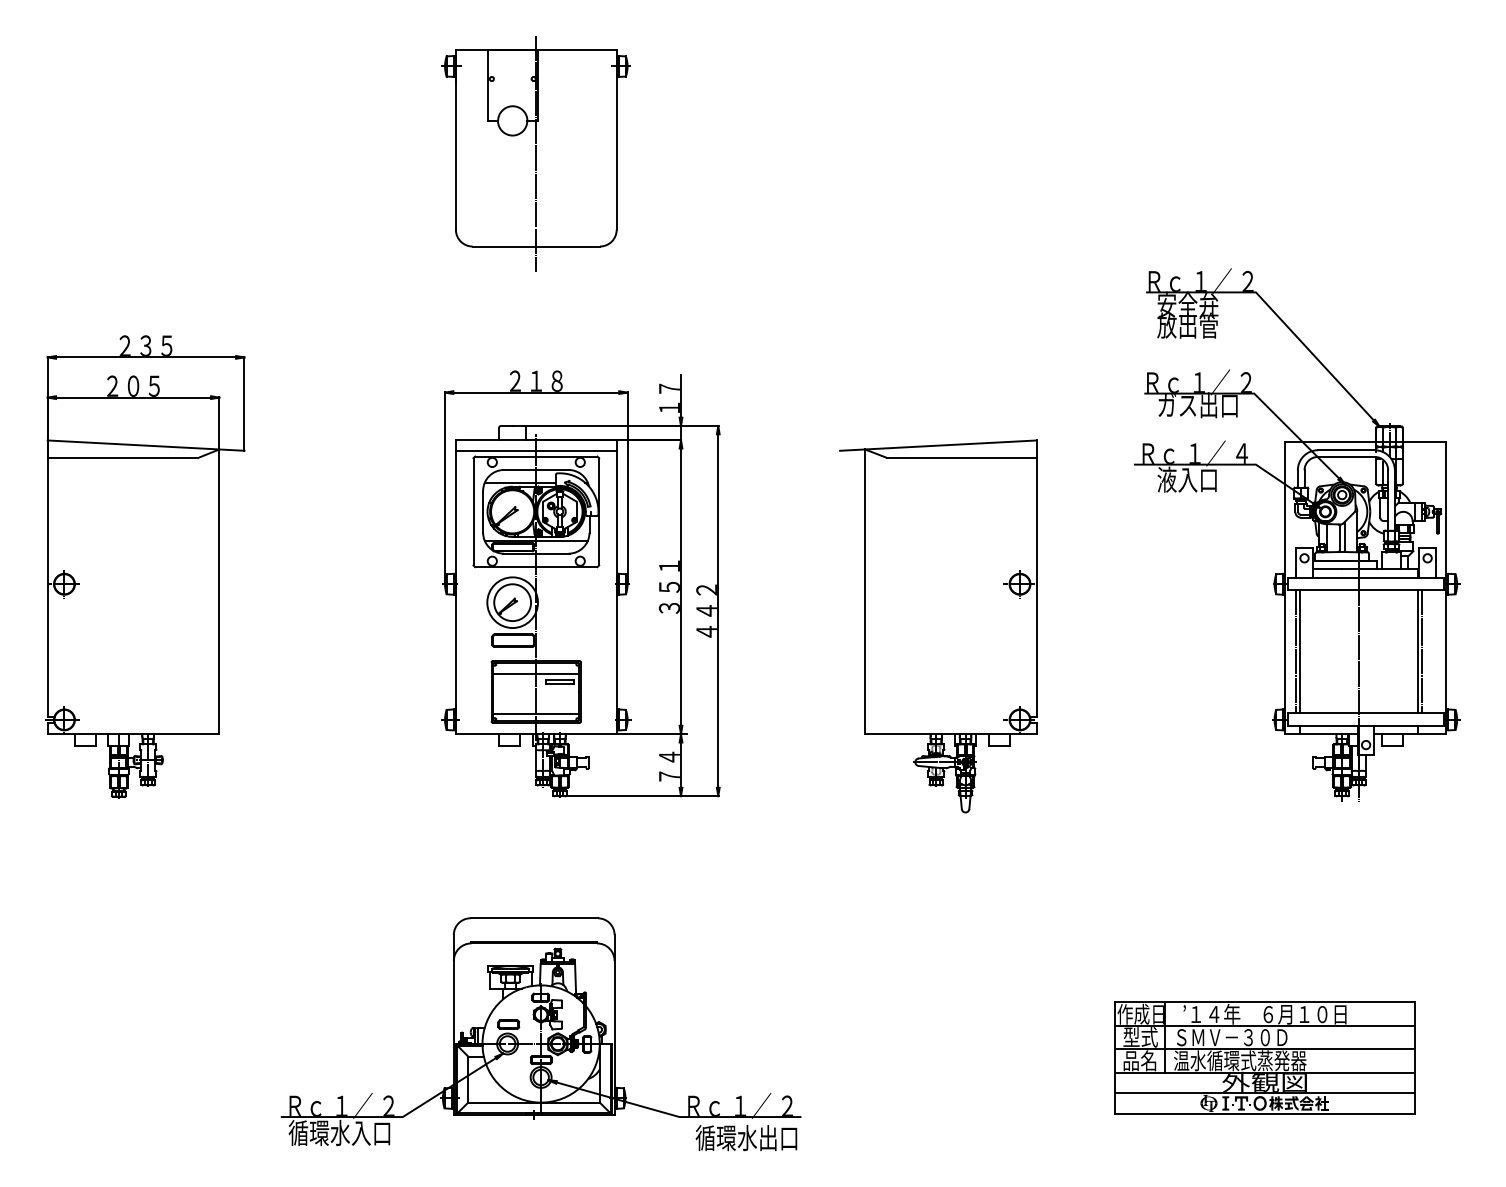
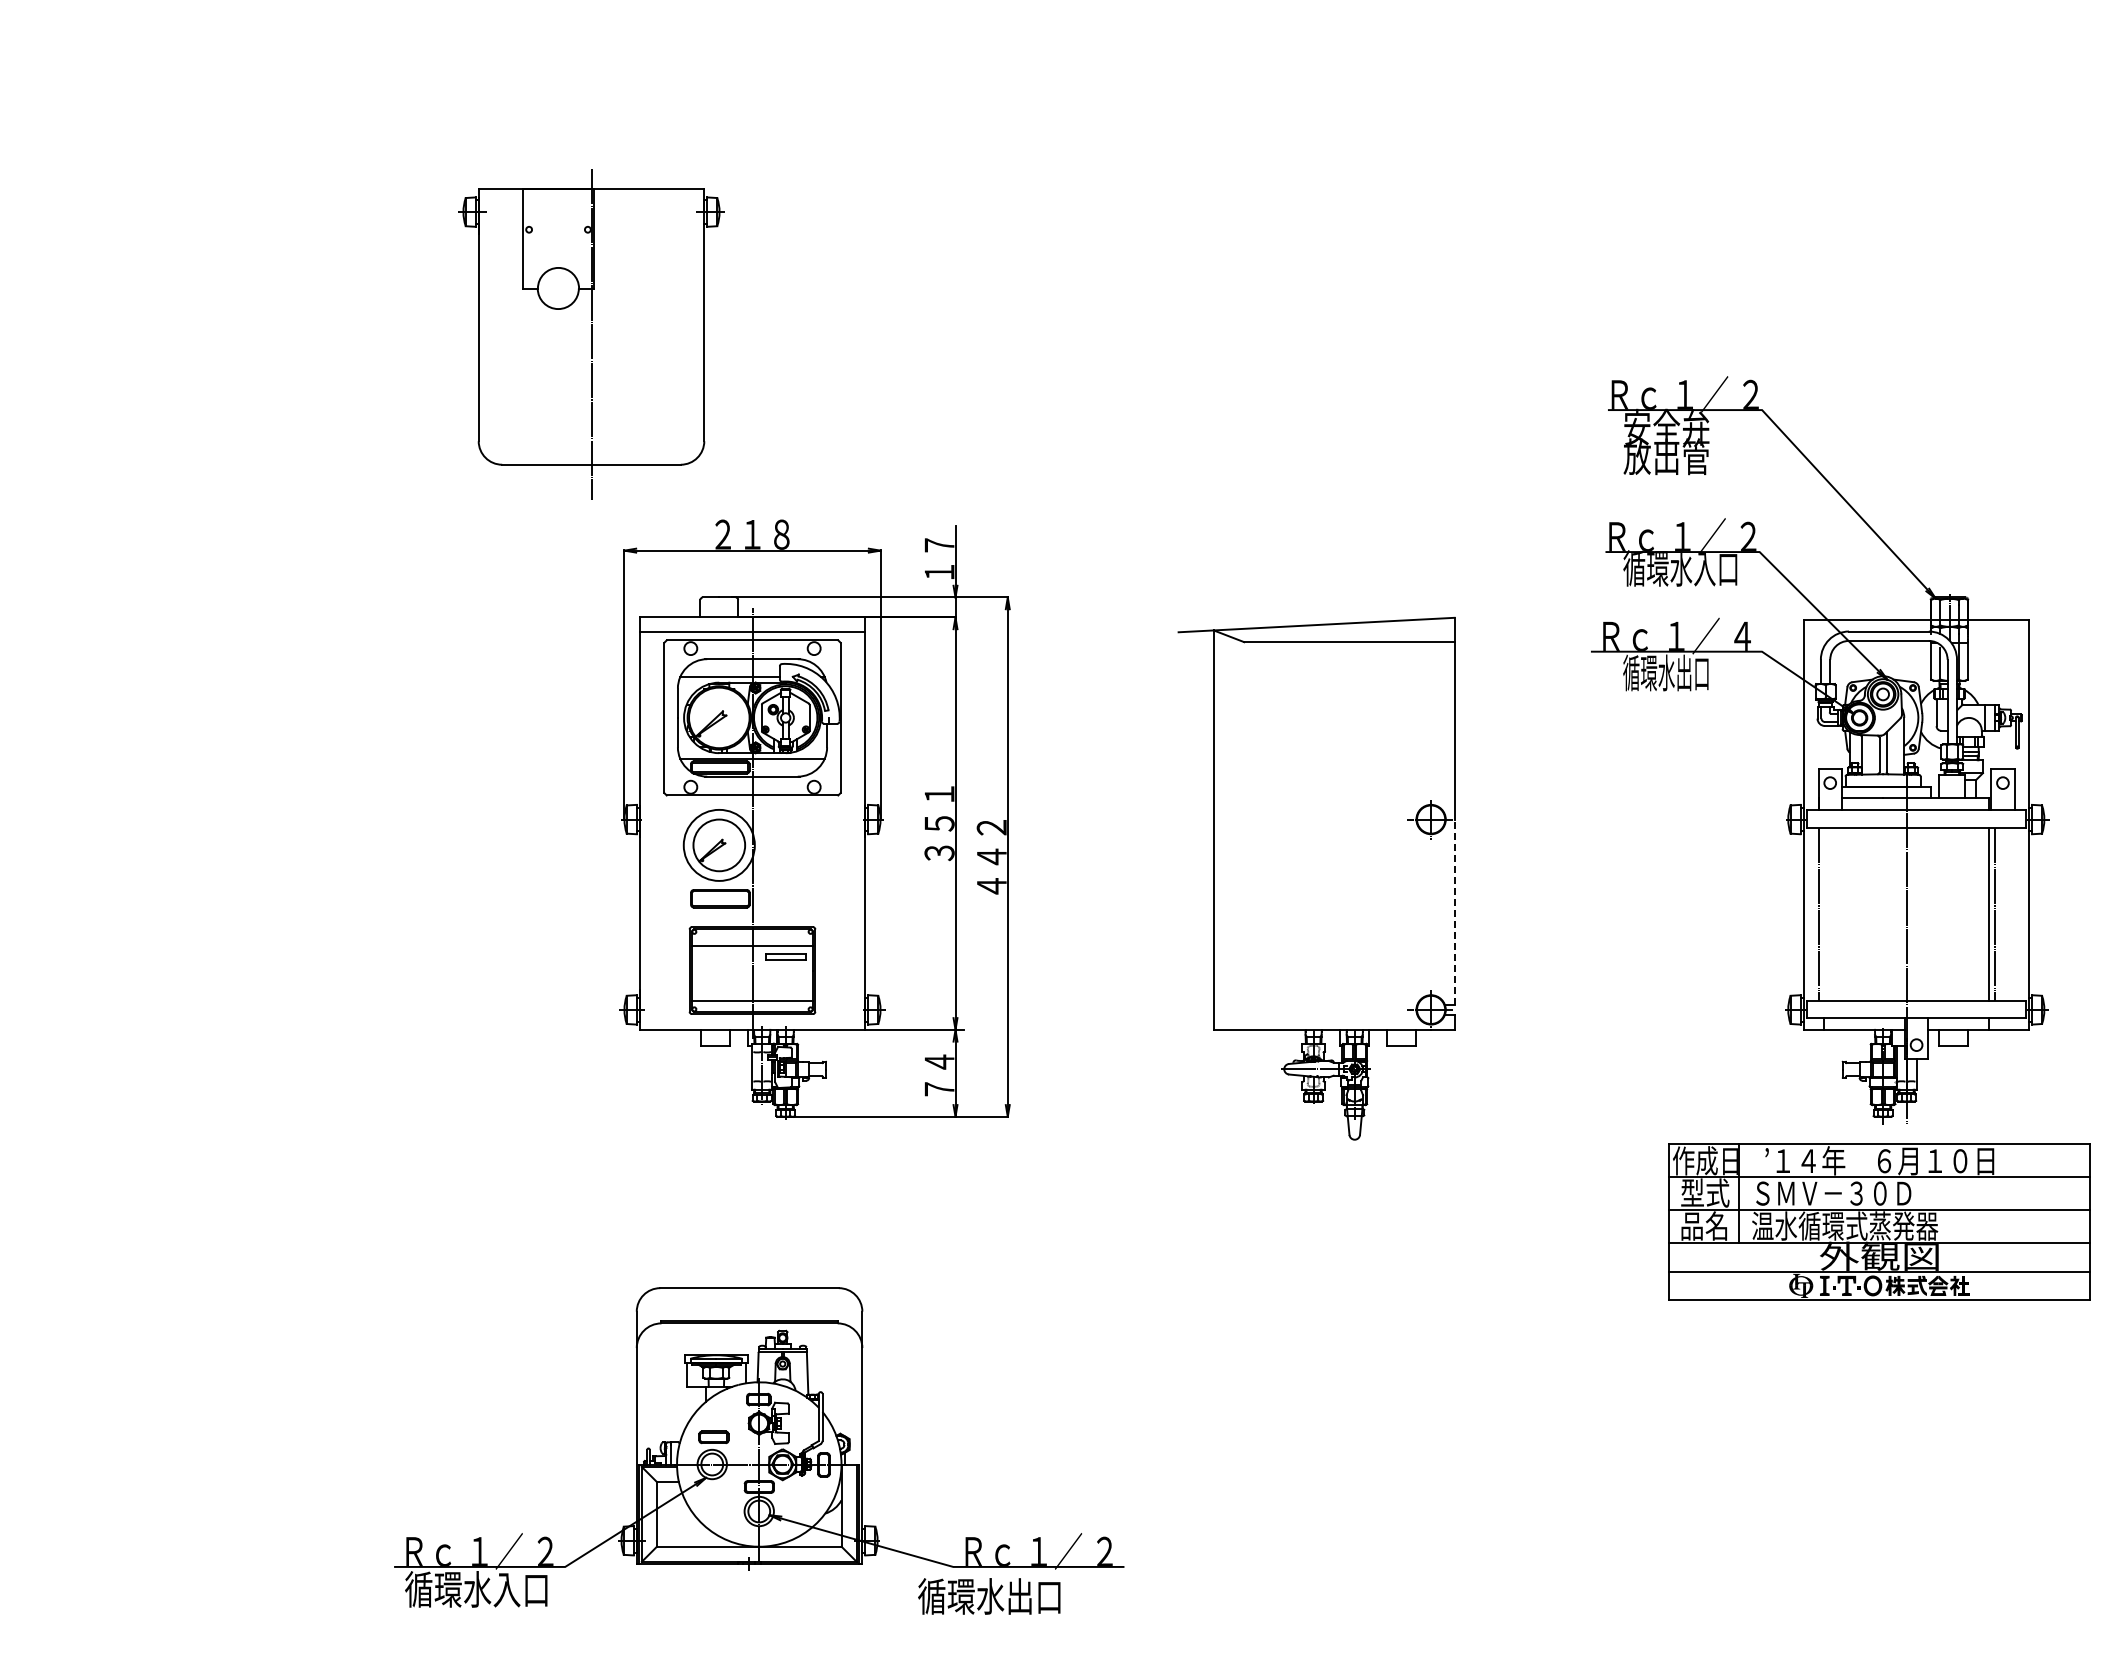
part: (536, 153) -> (591, 334), moved
text: (1197, 405) -> (1680, 568), ガス出口 -> 循環水入口
text: (1187, 479) -> (1665, 672), 液入口 -> 循環水出口
part: (144, 566) -> (203, 794), removed
line: (1036, 650) -> (1454, 912), solid -> dashed
line: (1300, 651) -> (1824, 913), removed
part: (1264, 1057) -> (1879, 1221), moved
text: (746, 1138) -> (989, 1596), moved

